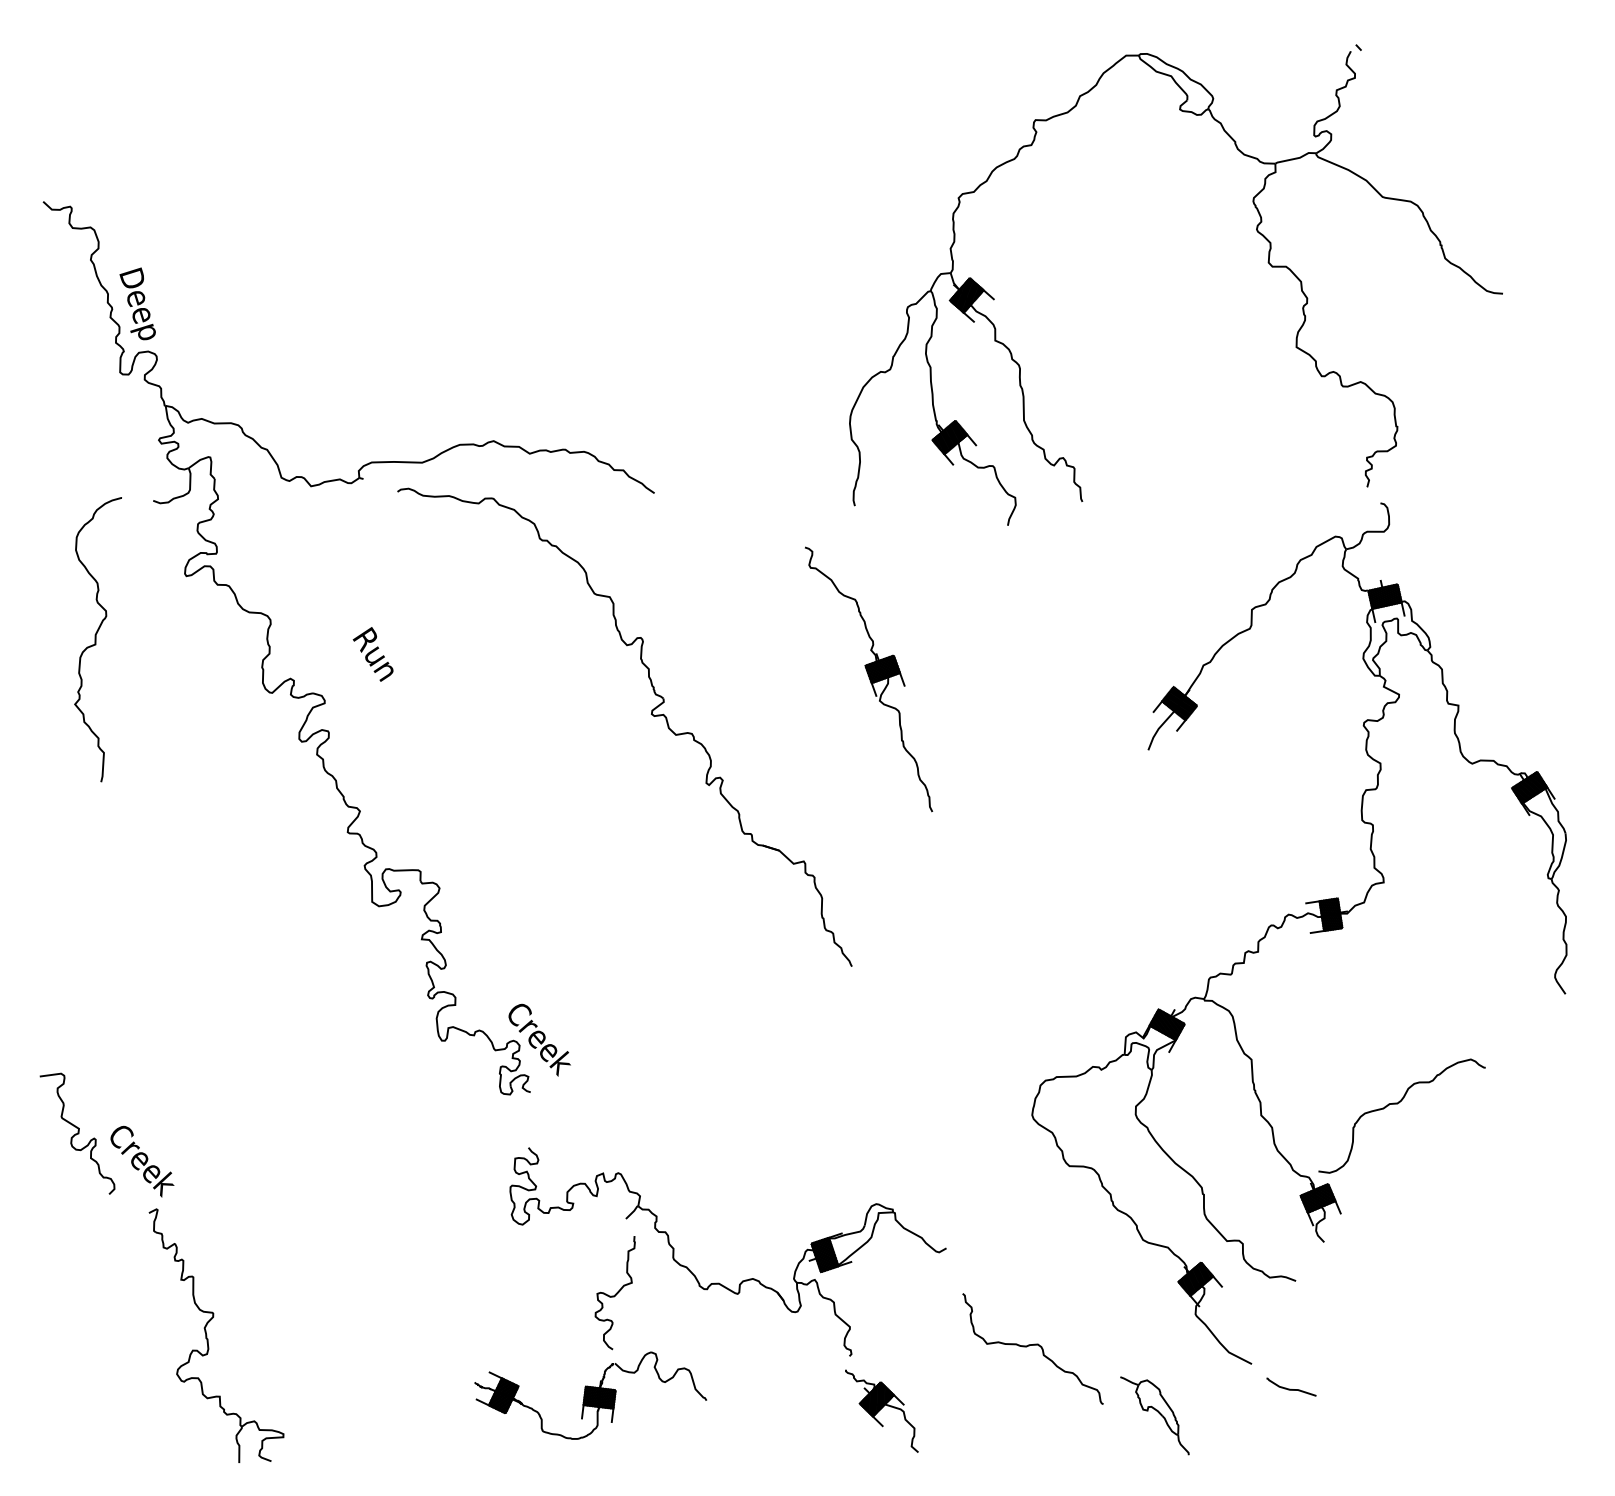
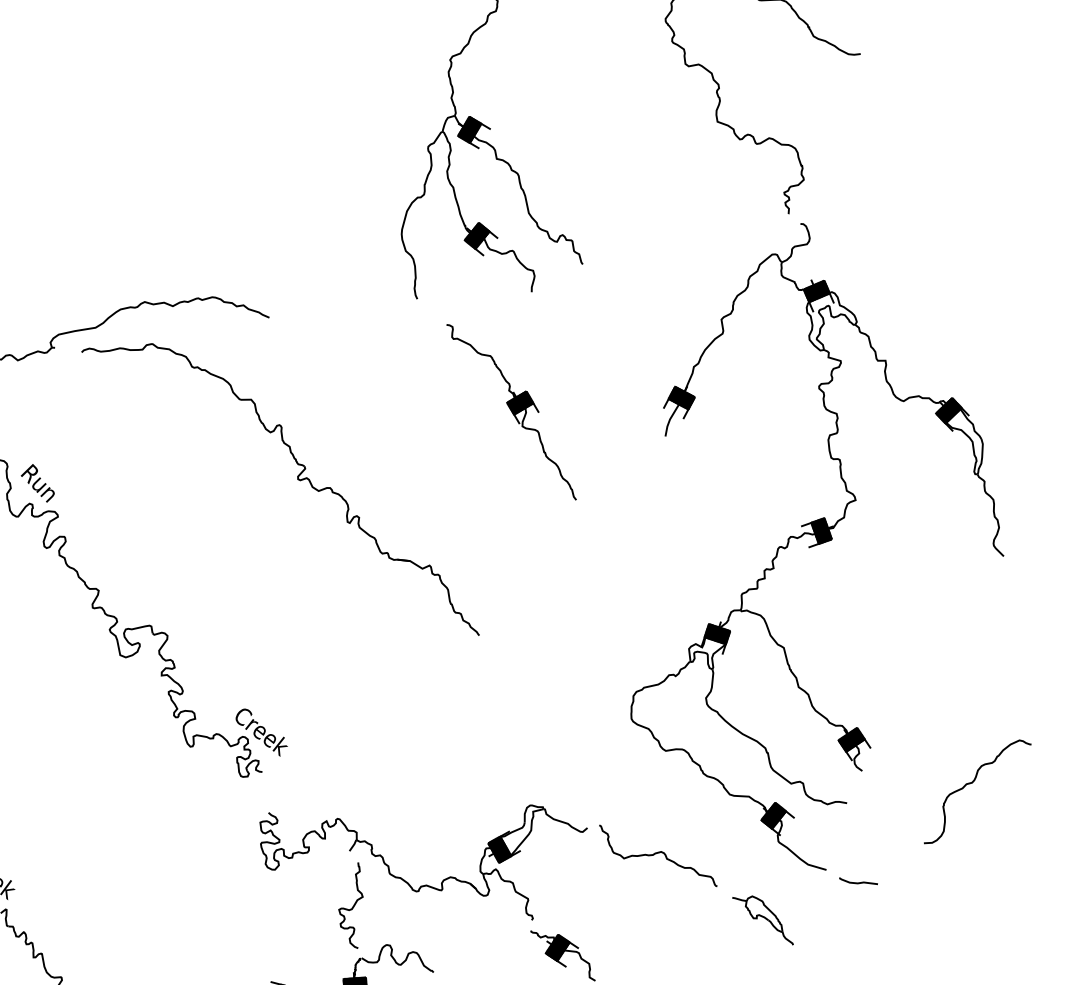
text: (372, 654) -> (37, 483), moved
part: (869, 679) -> (512, 412), moved
part: (1397, 1104) -> (972, 783), moved
curve: (1032, 1345) -> (657, 853), moved

